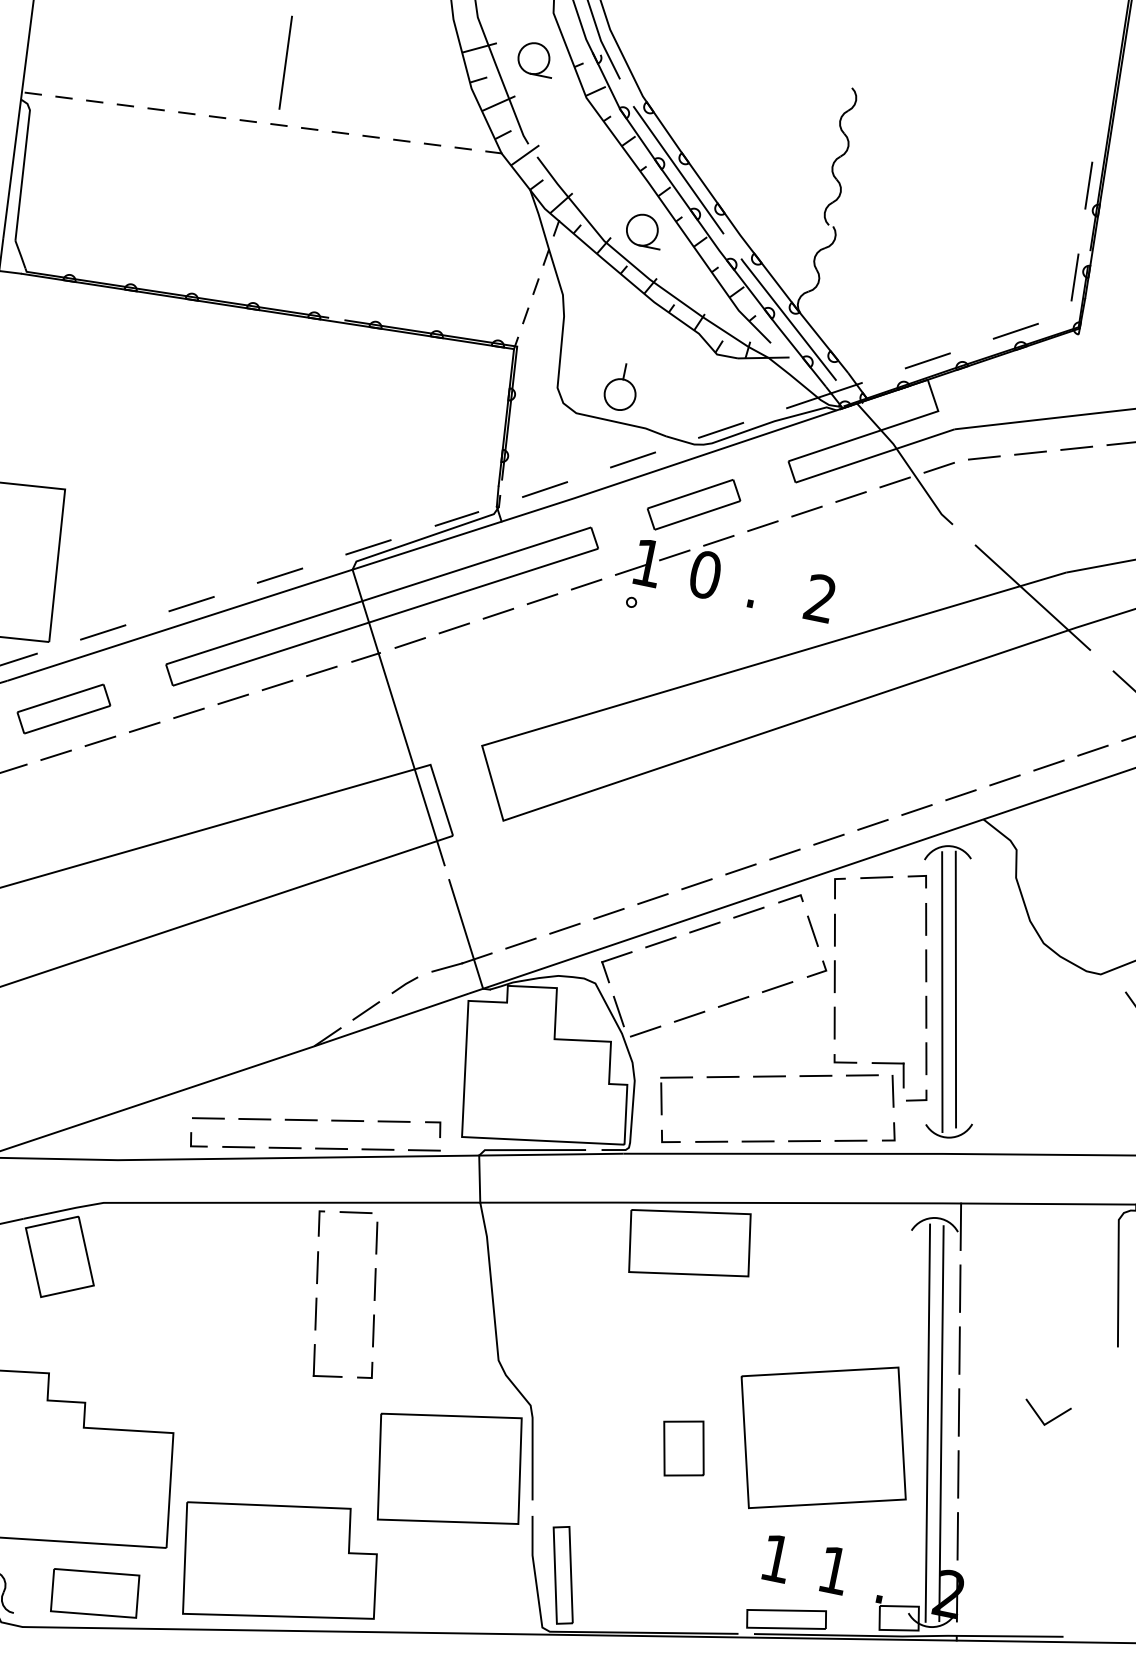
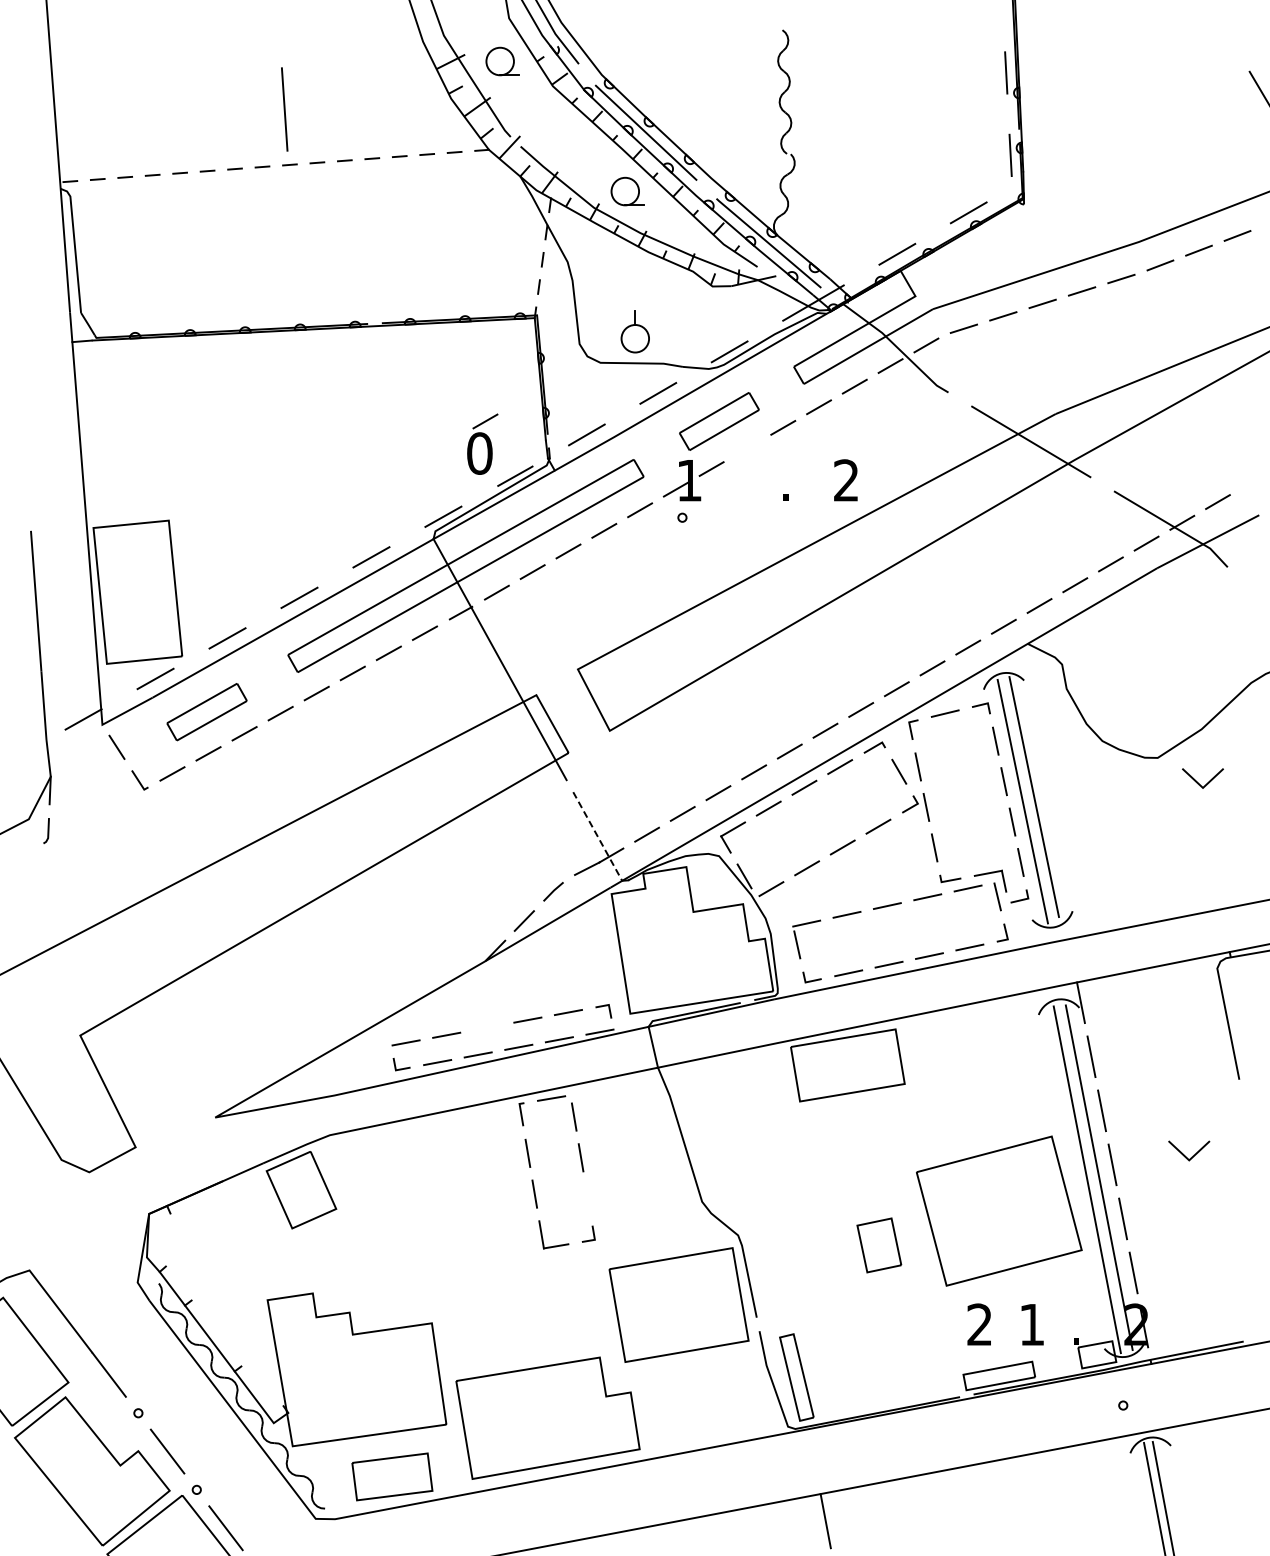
part: (710, 564) -> (482, 443), moved
line: (465, 934) -> (597, 836), solid -> dashed
line: (300, 1119) -> (486, 1027), removed
line: (373, 1330) -> (587, 1198), removed
text: (776, 1558) -> (979, 1324), 1 -> 2

